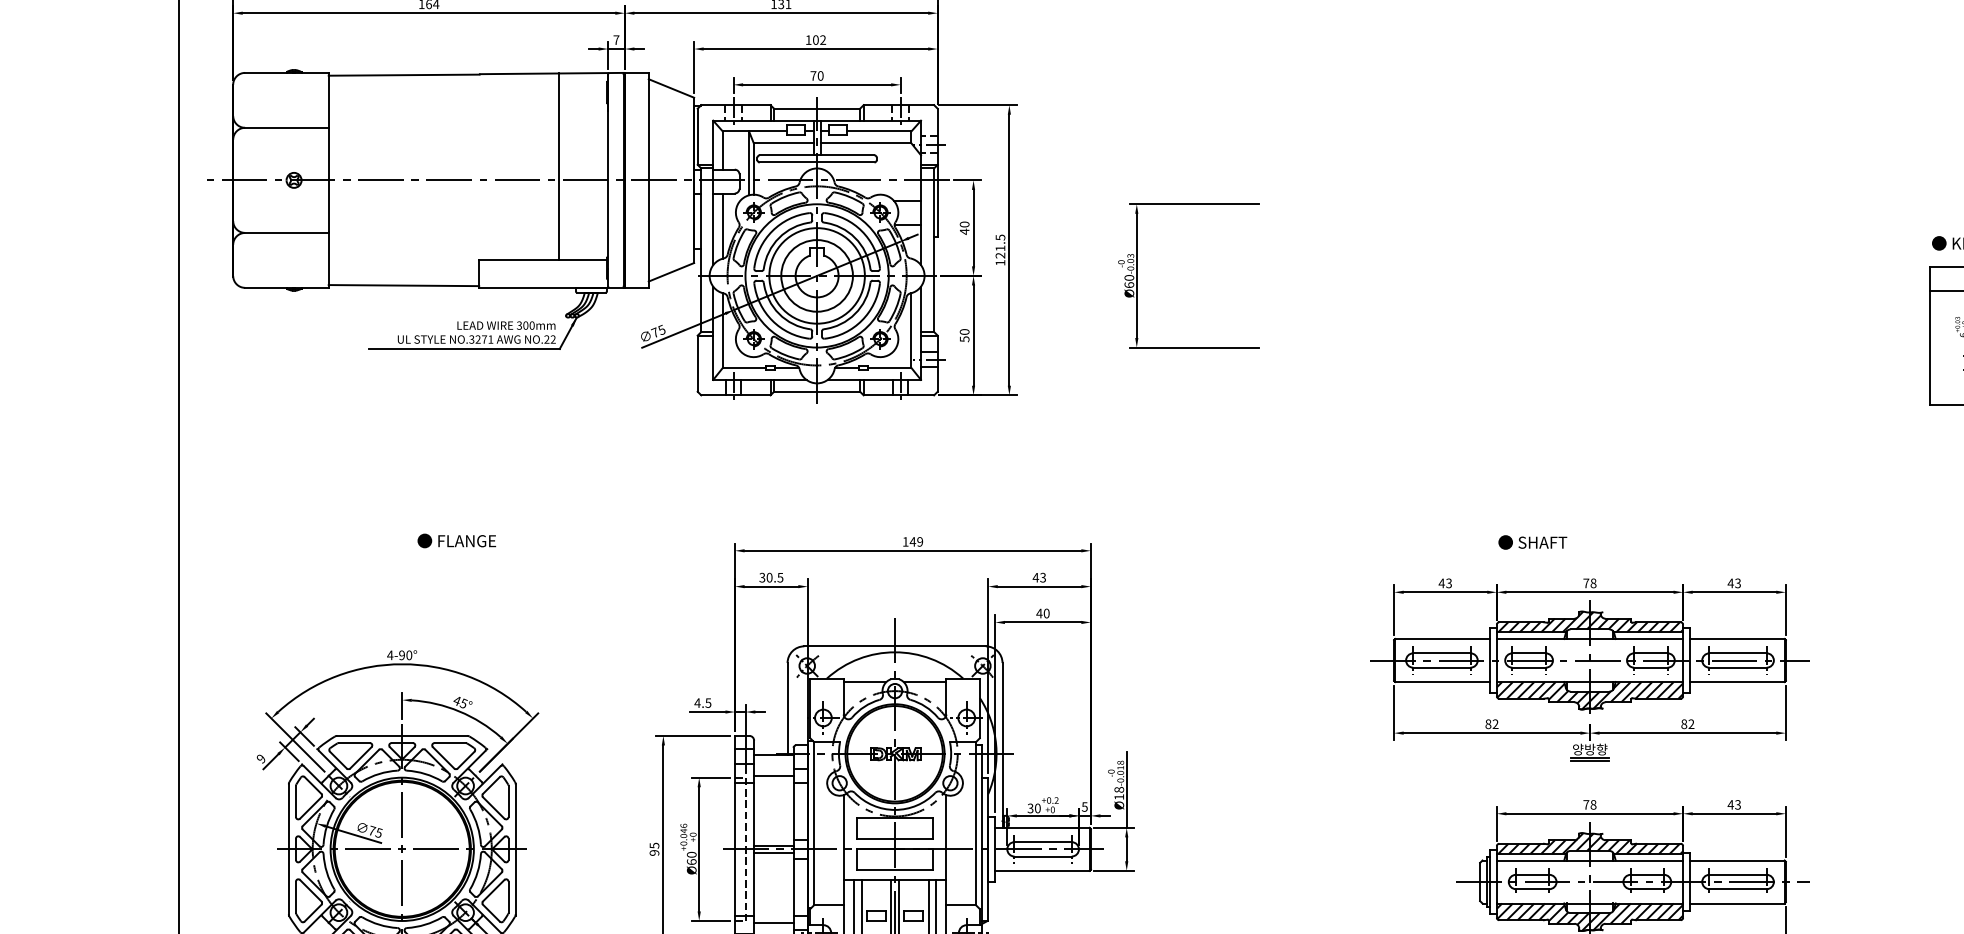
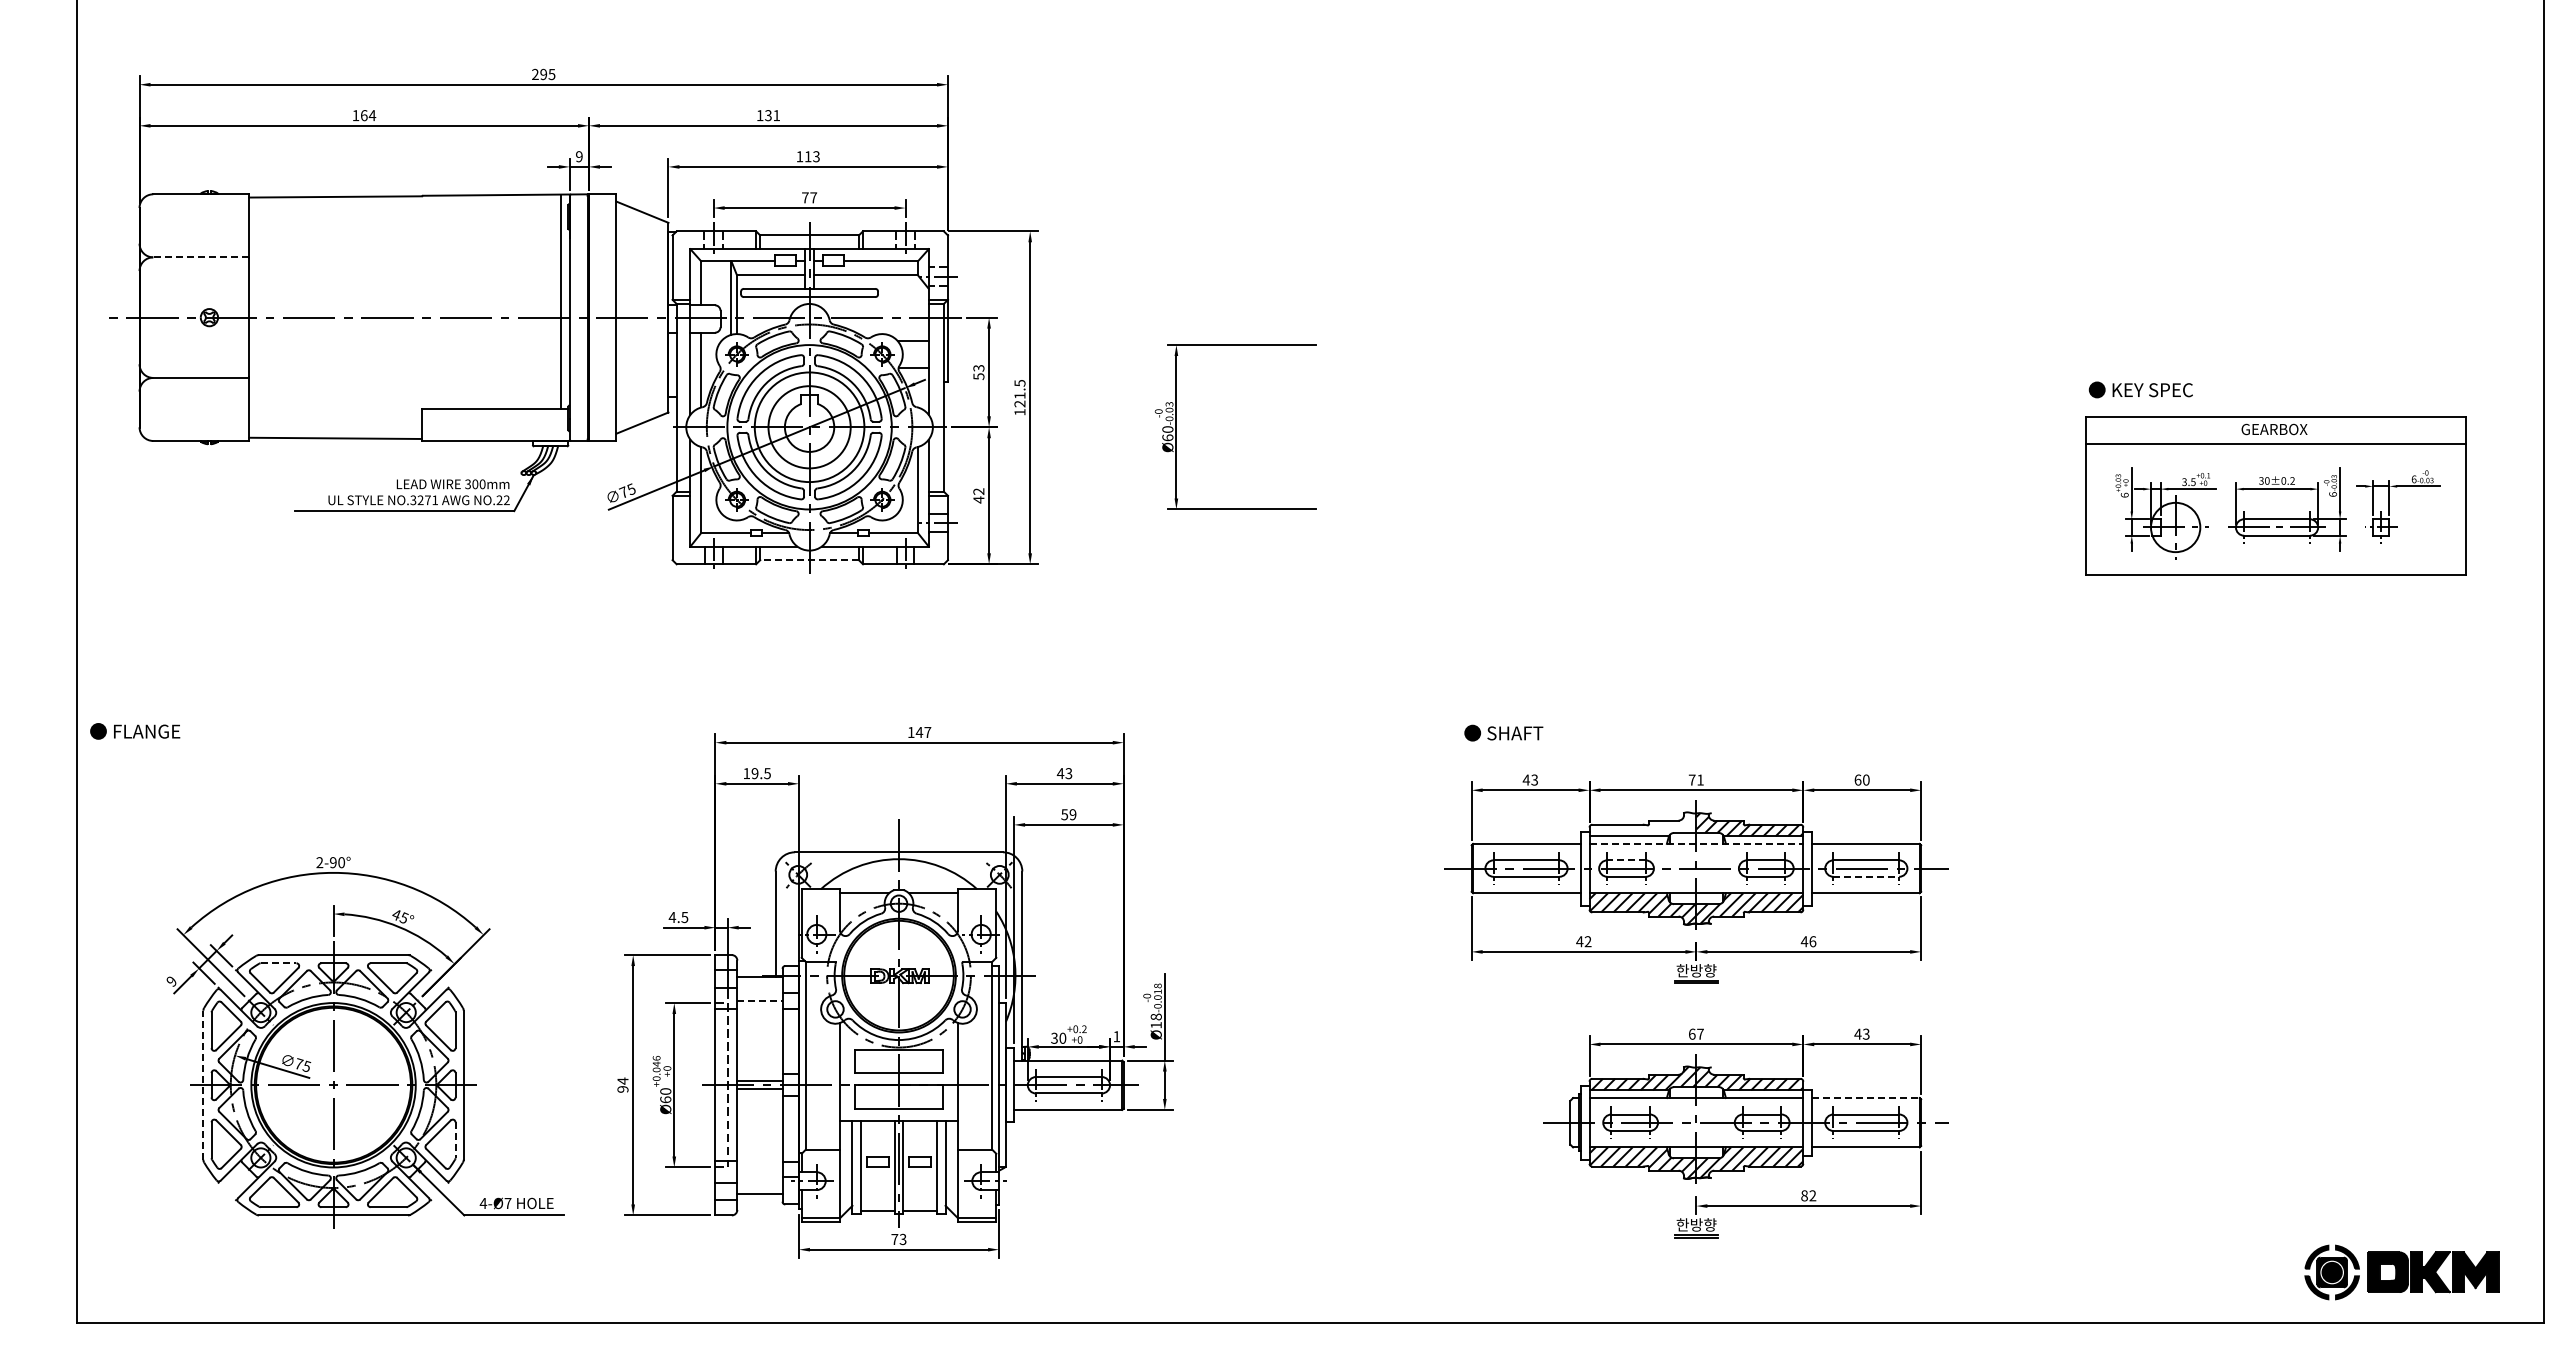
text: (616, 39) -> (579, 156), 7 -> 9
text: (818, 39) -> (811, 156), 102 -> 113
text: (820, 75) -> (813, 197), 70 -> 77
line: (287, 127) -> (201, 257), solid -> dashed
line: (559, 166) -> (560, 301), moved
text: (964, 228) -> (978, 372), 40 -> 53
text: (964, 335) -> (978, 495), 50 -> 42
line: (817, 392) -> (809, 560), solid -> dashed
text: (457, 541) -> (135, 731), moved
text: (919, 541) -> (927, 732), 149 -> 147
text: (1532, 541) -> (1503, 732), moved
text: (765, 577) -> (750, 773), 30.5 -> 19.5
text: (1593, 582) -> (1700, 779), 78 -> 71
text: (1733, 582) -> (1861, 779), 43 -> 60
text: (1042, 613) -> (1068, 814), 40 -> 59
hatch: (1543, 622) -> (1643, 824), removed
line: (1590, 638) -> (1696, 843), solid -> dashed
line: (1529, 653) -> (1626, 860), solid -> dashed
text: (390, 655) -> (319, 862), 4-90° -> 2-90°
line: (1738, 667) -> (1866, 876), solid -> dashed
text: (1488, 724) -> (1579, 941), 82 -> 42
text: (1687, 724) -> (1808, 941), 82 -> 46
line: (354, 743) -> (278, 963), solid -> dashed
text: (1577, 749) -> (1682, 970), 양방향 -> 한방향
line: (773, 775) -> (759, 1000), solid -> dashed
text: (1589, 804) -> (1695, 1033), 78 -> 67
text: (1084, 806) -> (1116, 1036), 5 -> 1
text: (654, 845) -> (622, 1080), 95 -> 94
line: (288, 848) -> (203, 1084), solid -> dashed
line: (1738, 860) -> (1866, 1098), solid -> dashed
line: (508, 897) -> (455, 1140), solid -> dashed
line: (773, 922) -> (759, 1169), removed

